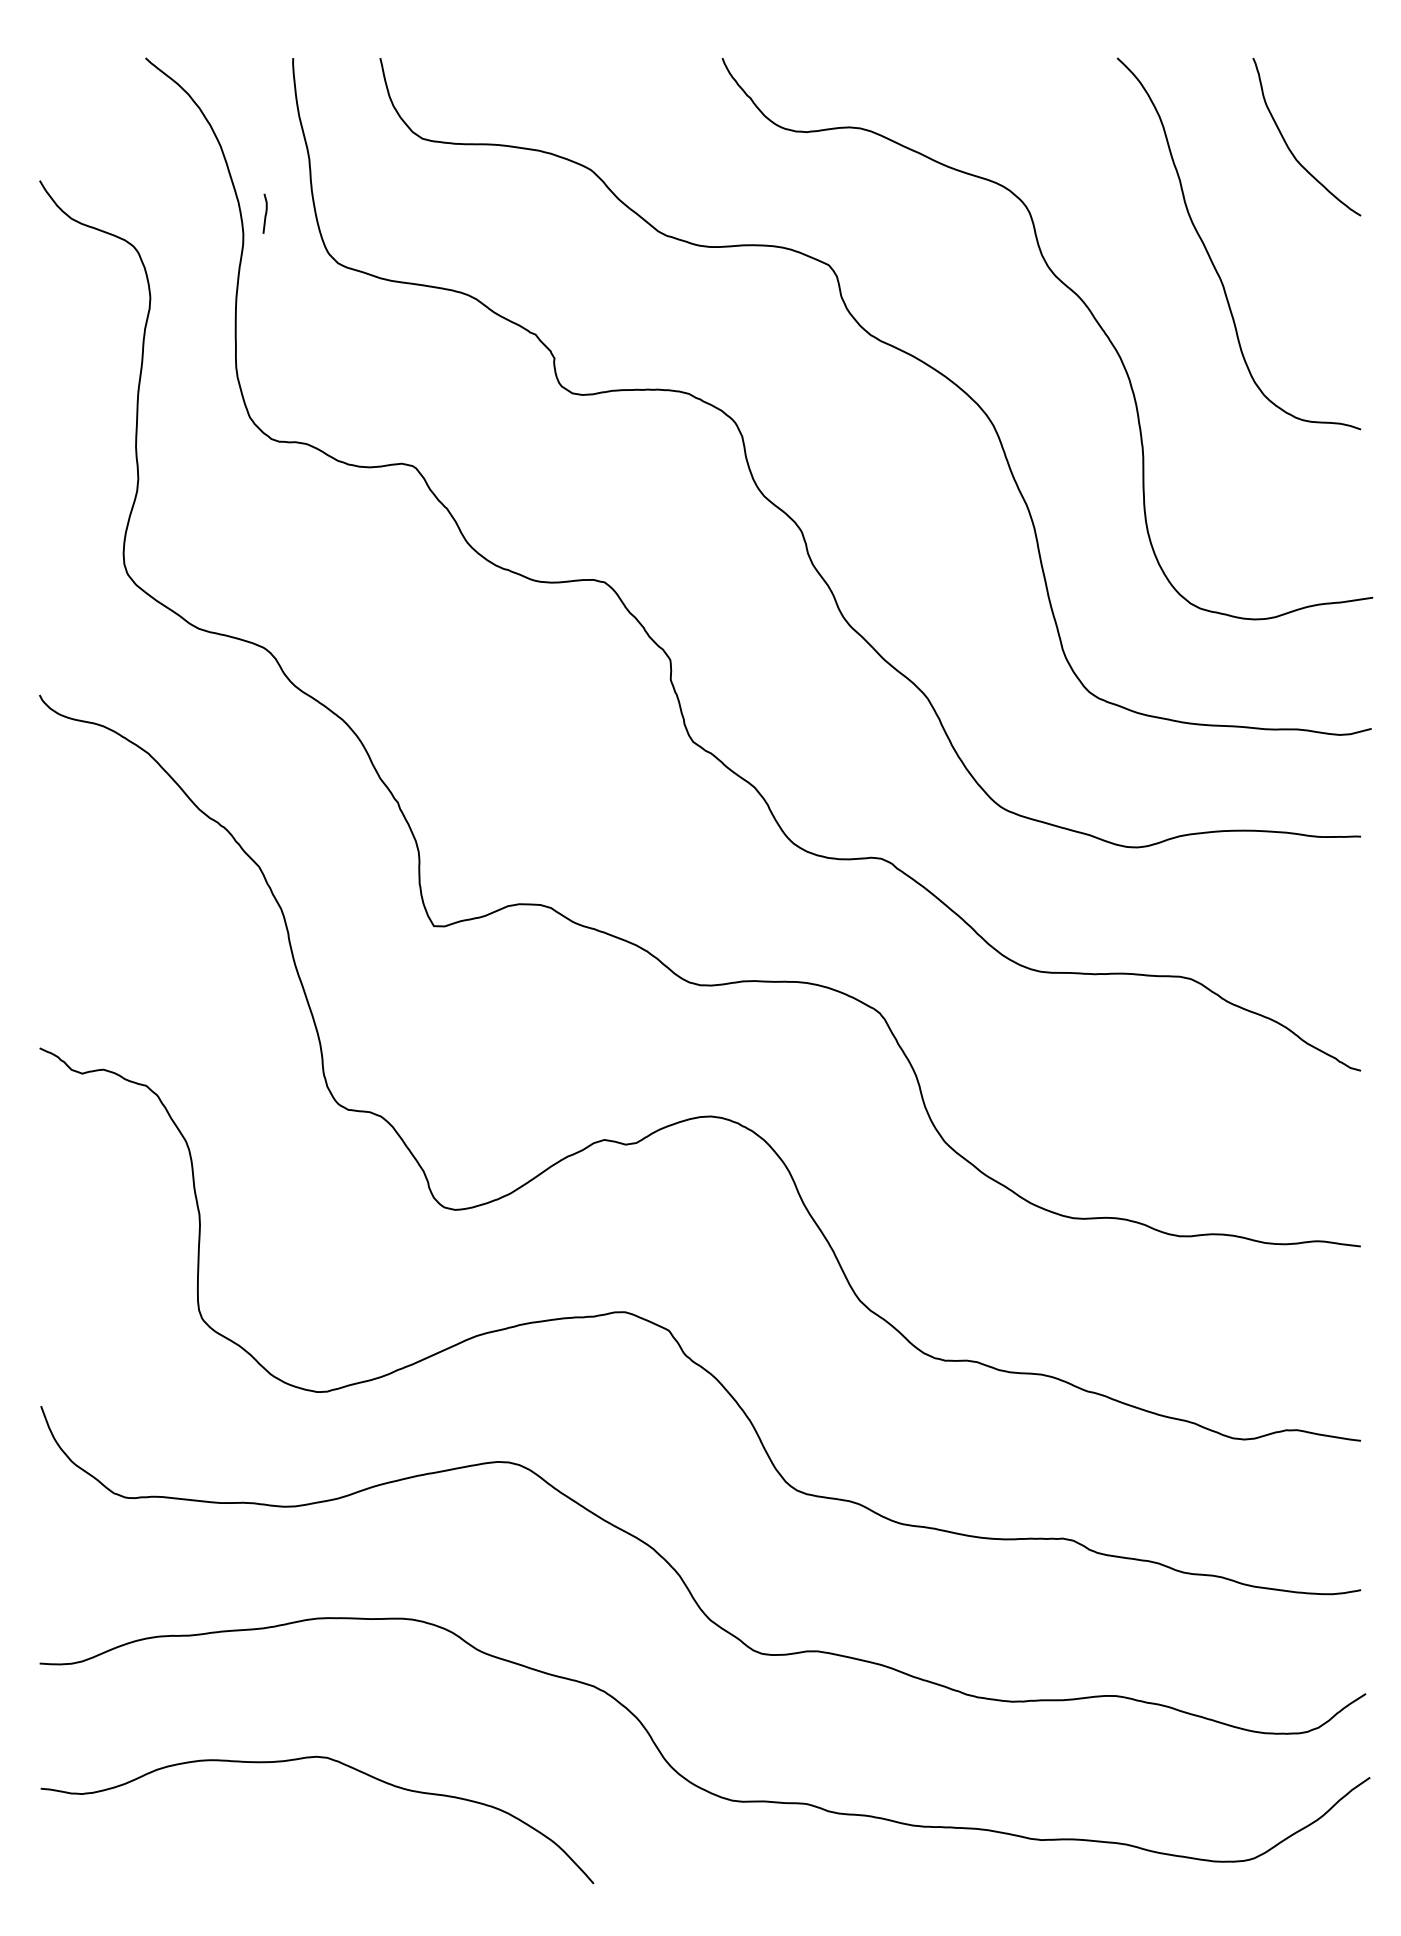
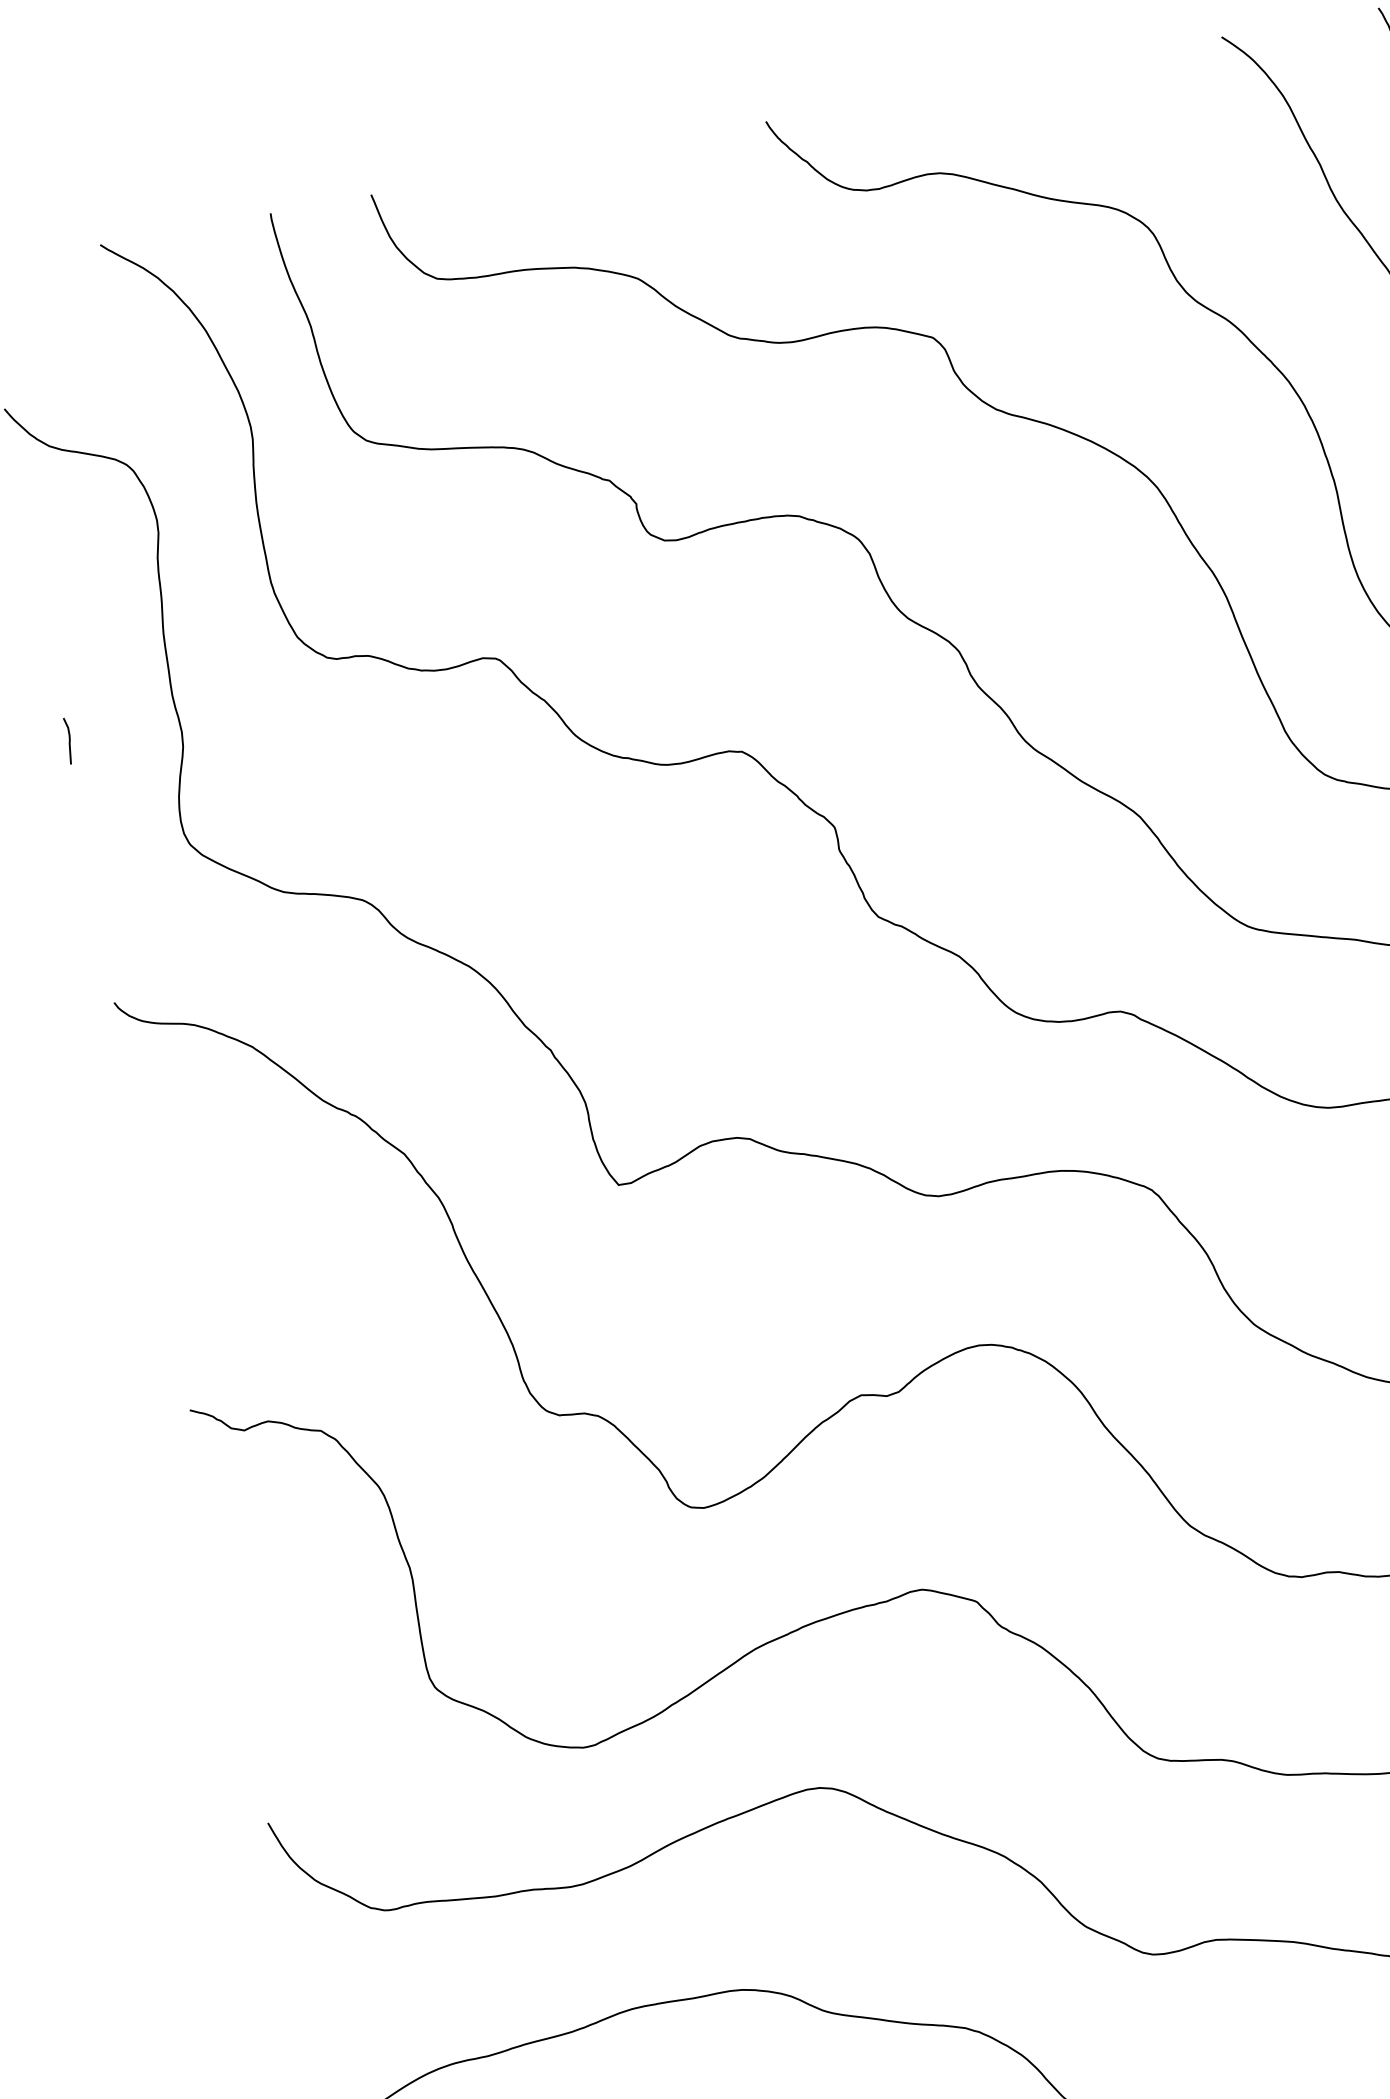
curve: (265, 213) -> (69, 740), moved

